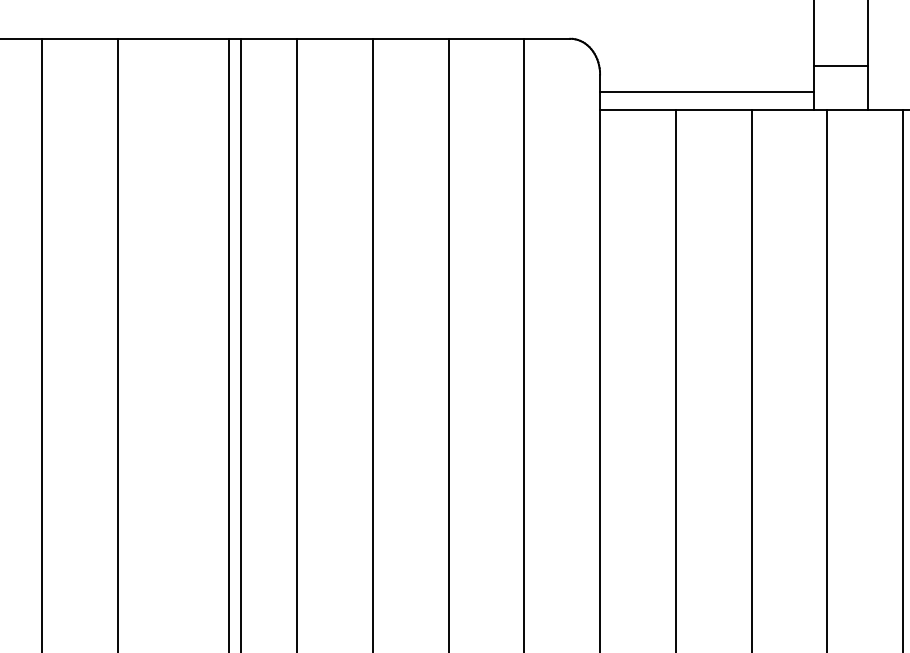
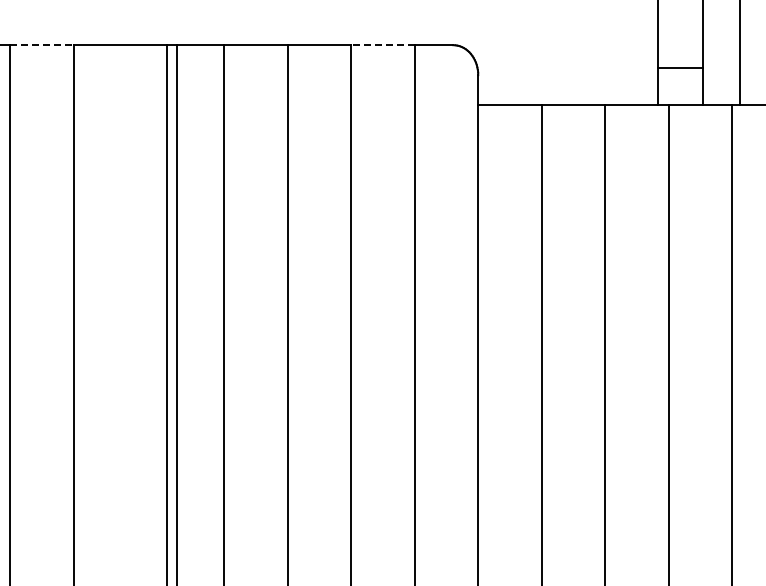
line: (79, 39) -> (41, 45), solid -> dashed
line: (485, 39) -> (382, 45), solid -> dashed
line: (706, 92) -> (567, 90), removed

